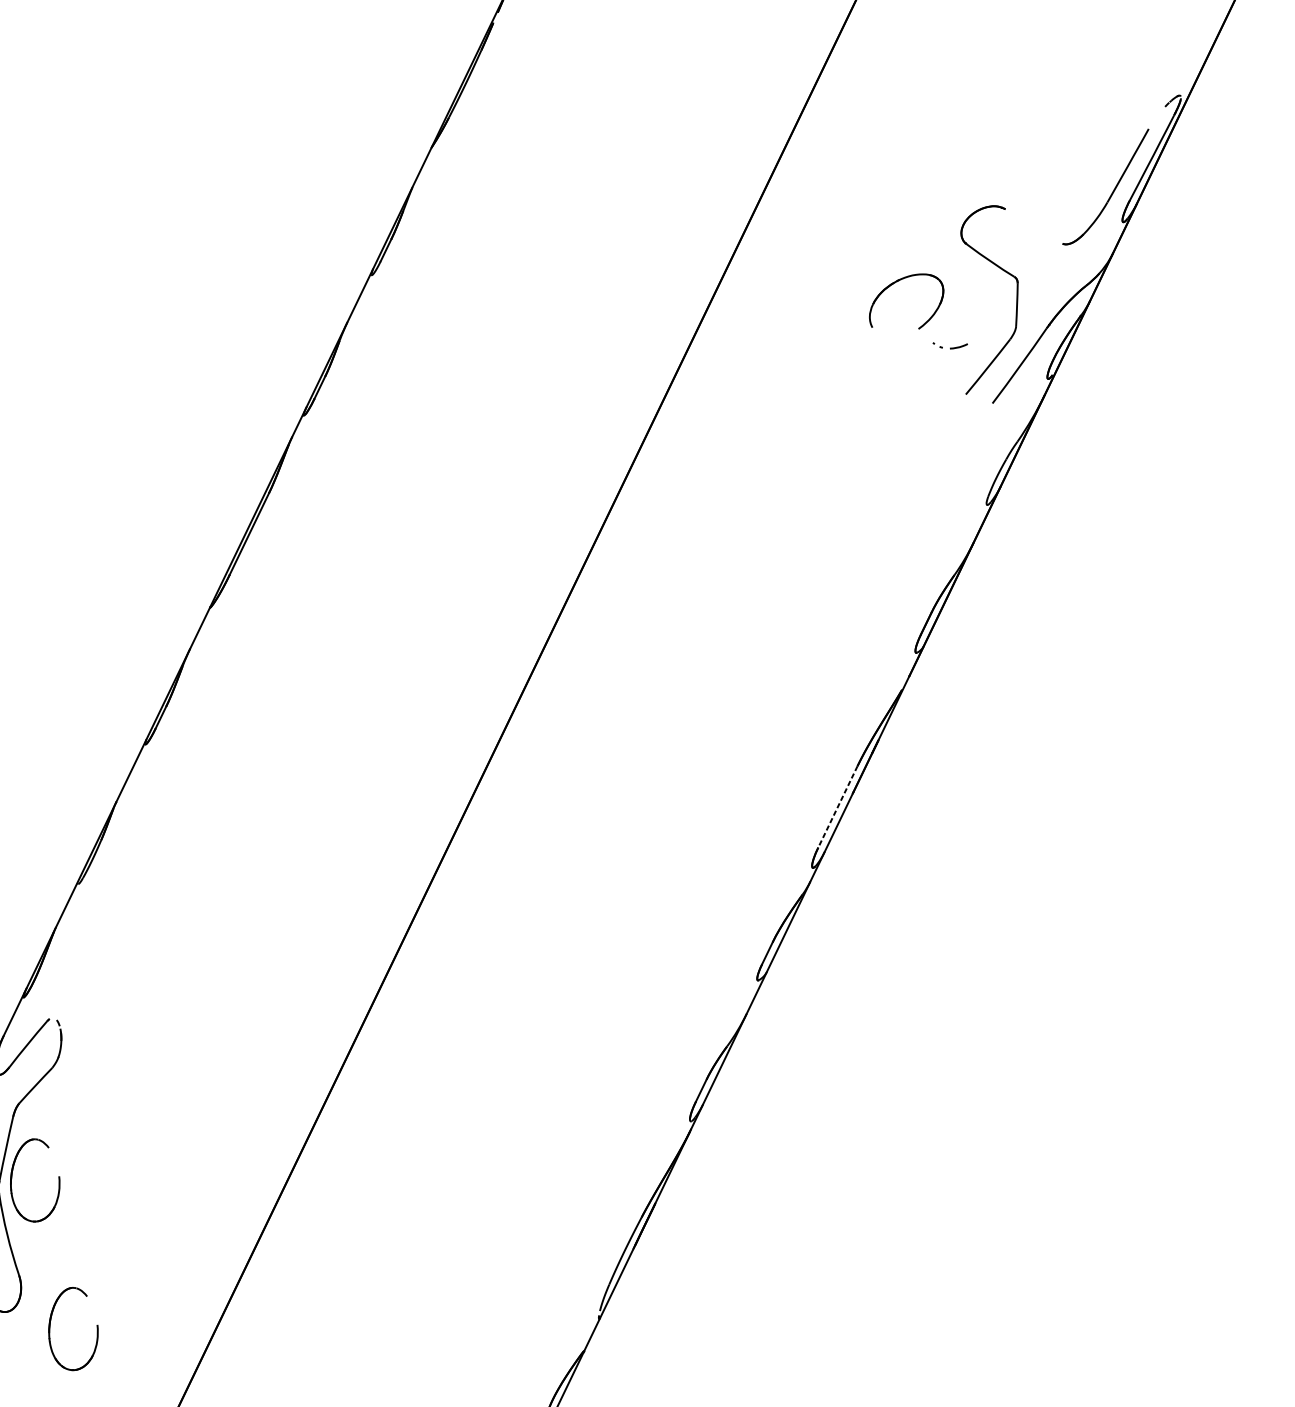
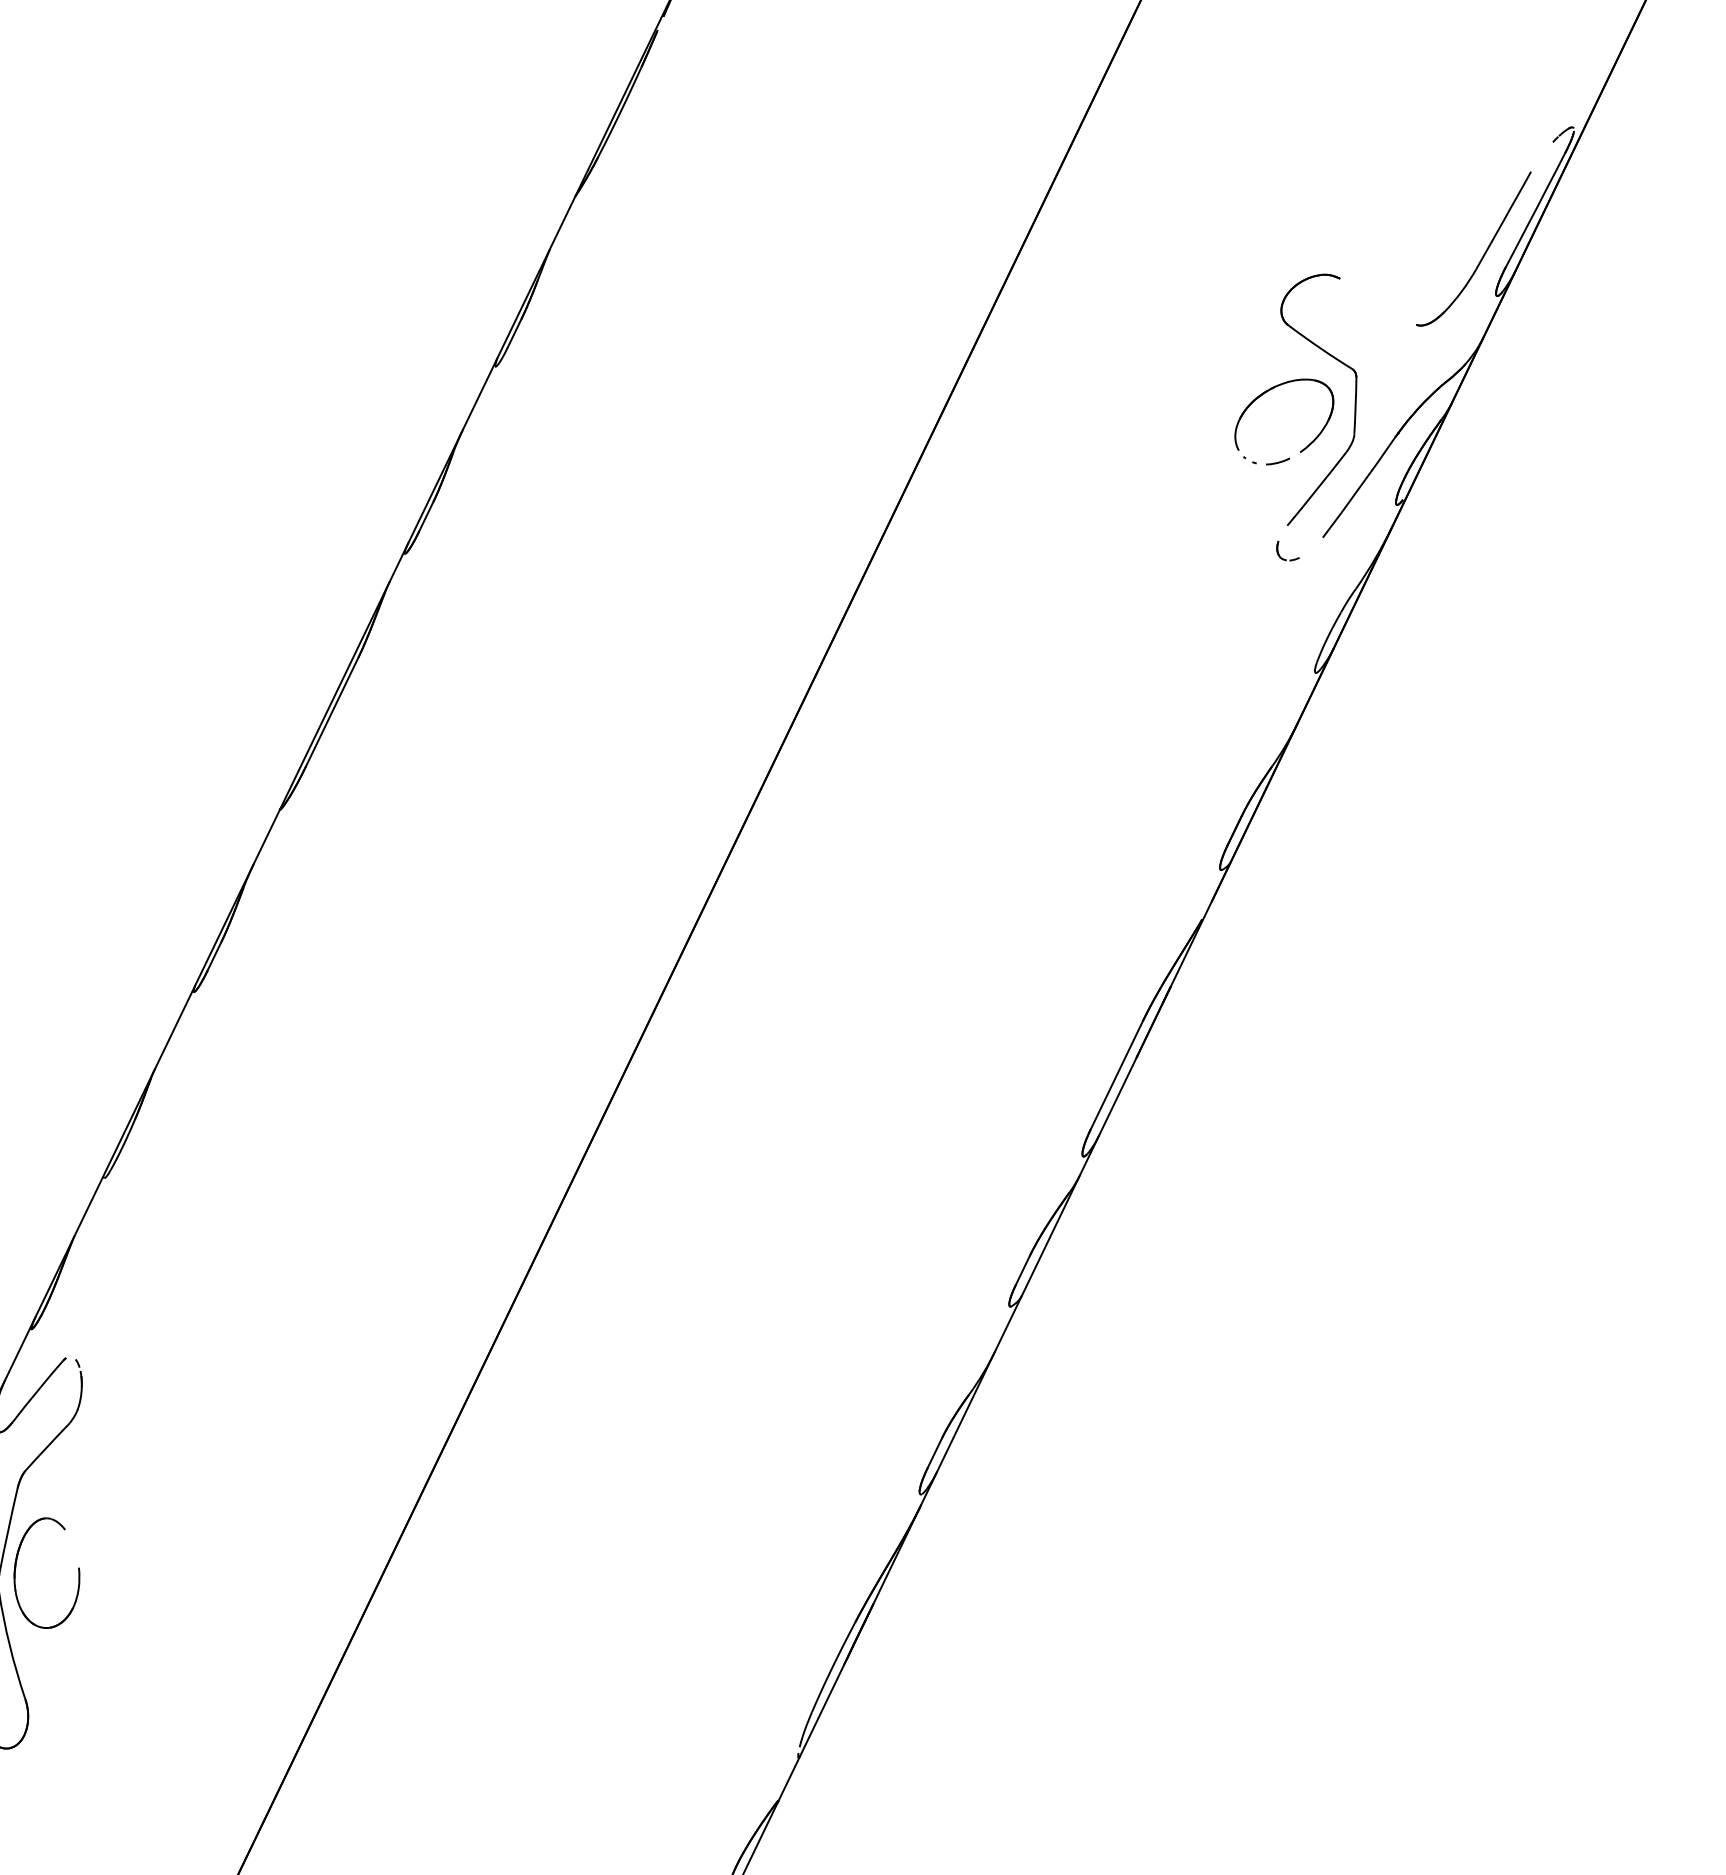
part: (893, 284) -> (1267, 392), moved
part: (959, 415) -> (1279, 553), added
line: (837, 807) -> (1116, 1075), dashed -> solid
part: (50, 1325) -> (67, 1766), removed

